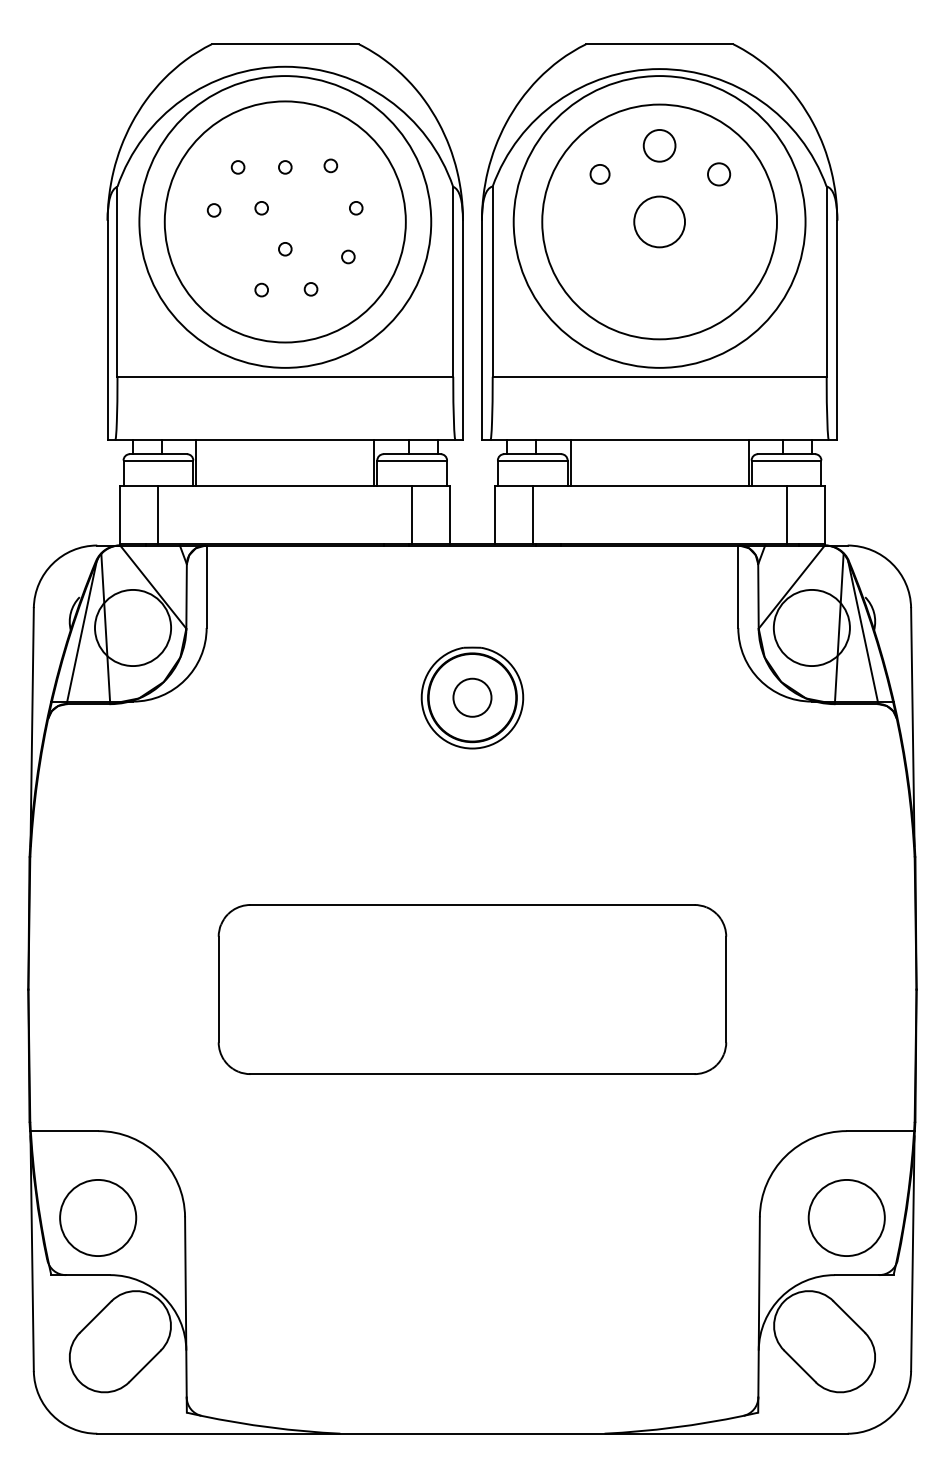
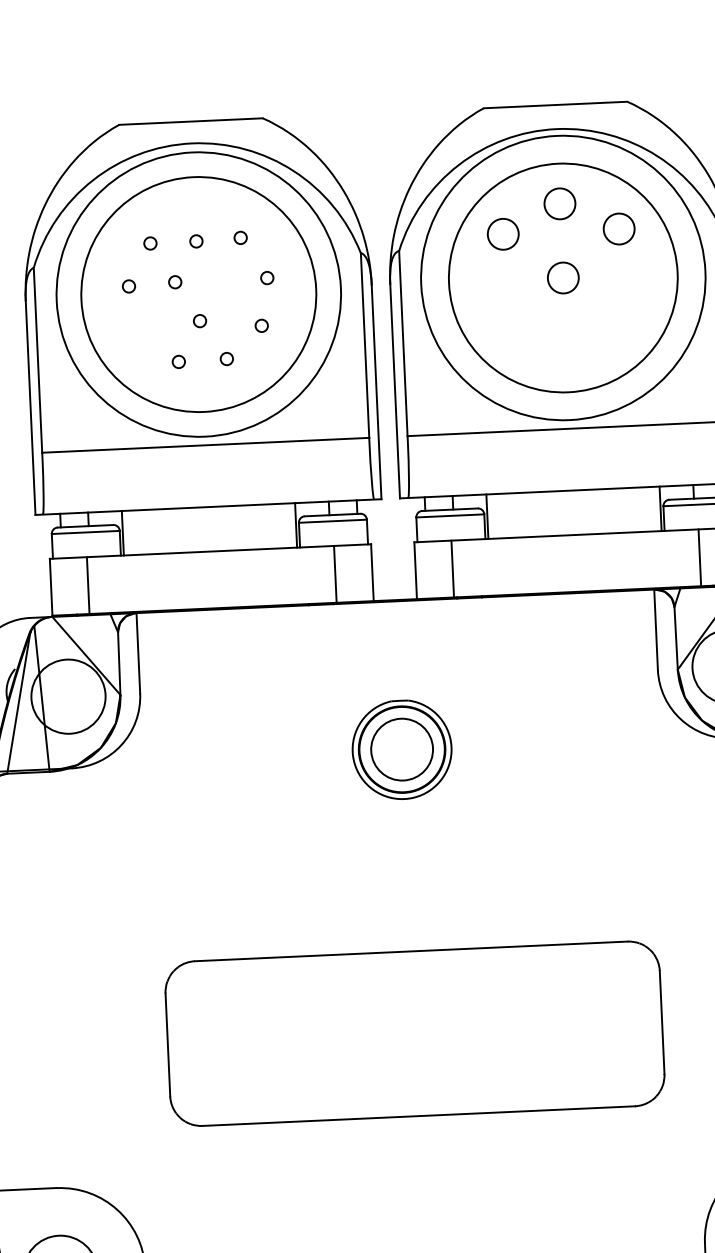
circle: (599, 174) -> (502, 234), size x1.67
circle: (718, 174) -> (618, 229), size x1.43
circle: (659, 221) -> (563, 277), size x0.62
circle: (472, 697) -> (402, 749), size x1.67

